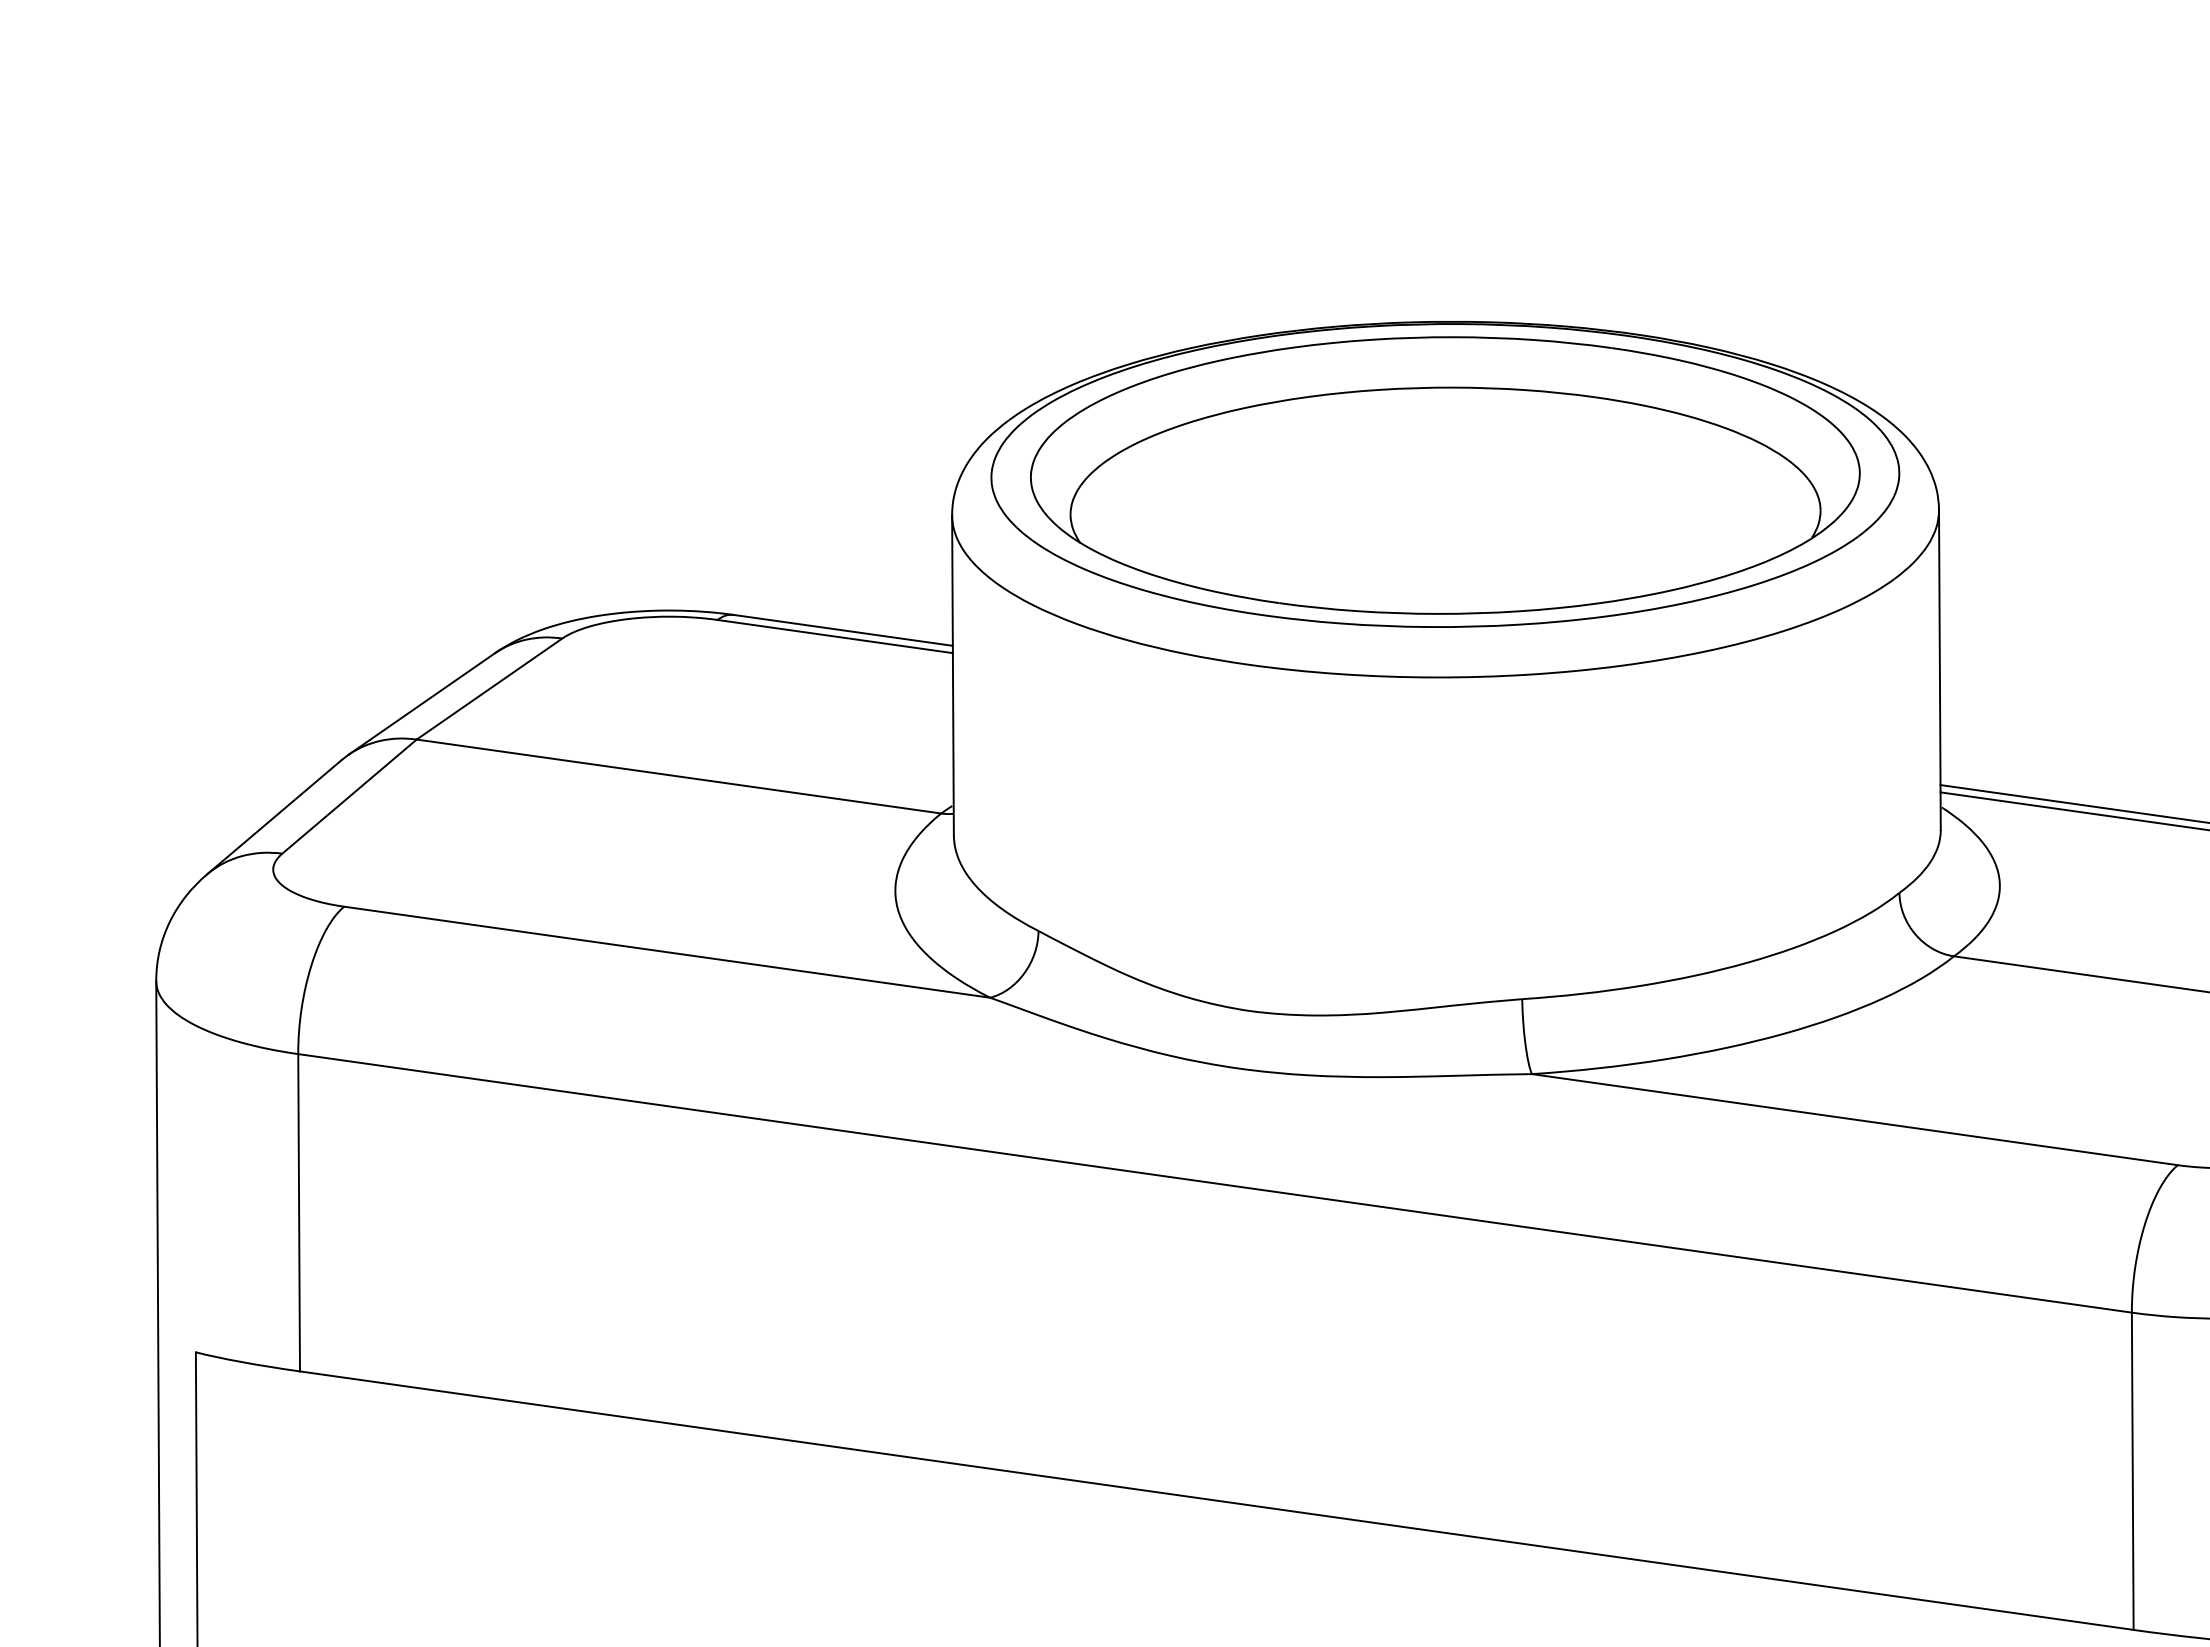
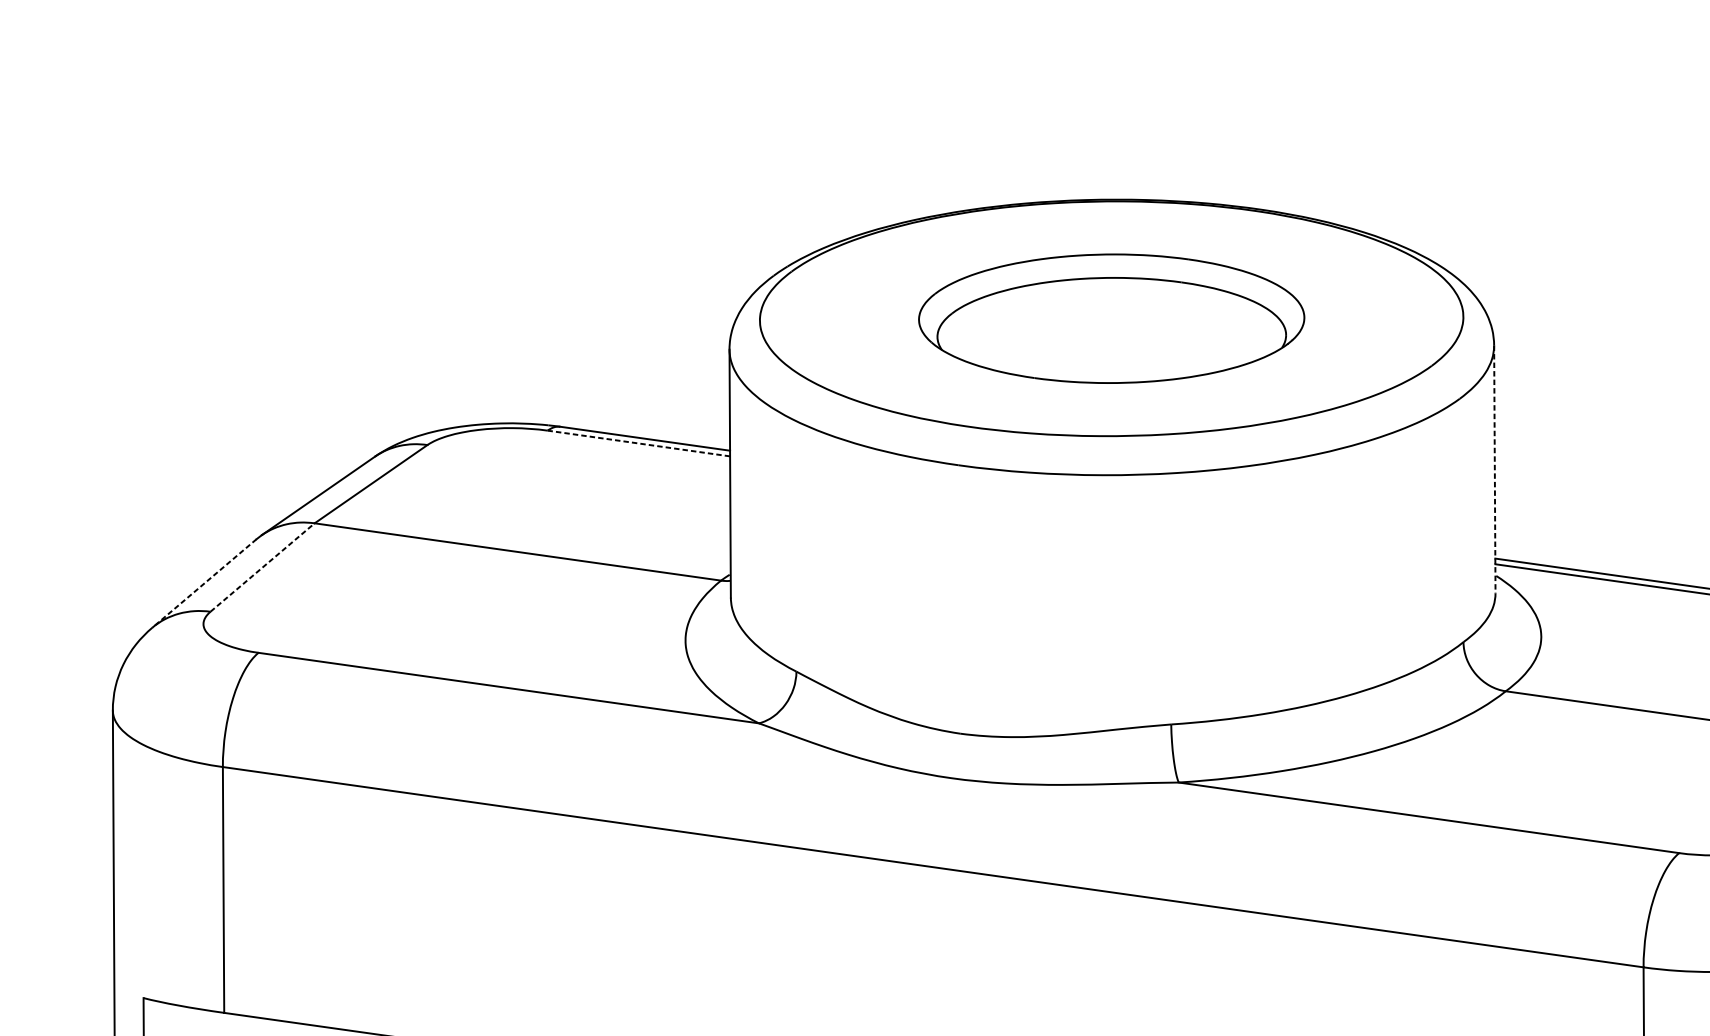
part: (1445, 475) -> (1111, 318), size x0.6
line: (835, 636) -> (639, 443), solid -> dashed
line: (1939, 670) -> (1494, 469), solid -> dashed
line: (349, 796) -> (262, 567), solid -> dashed
line: (274, 817) -> (204, 583), solid -> dashed

